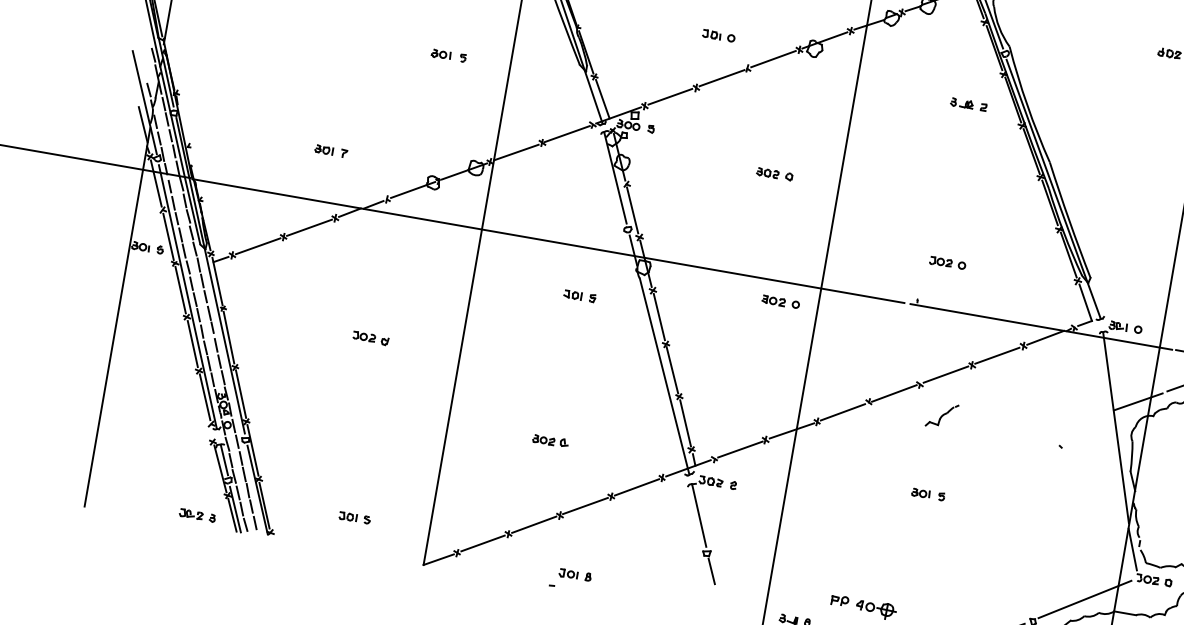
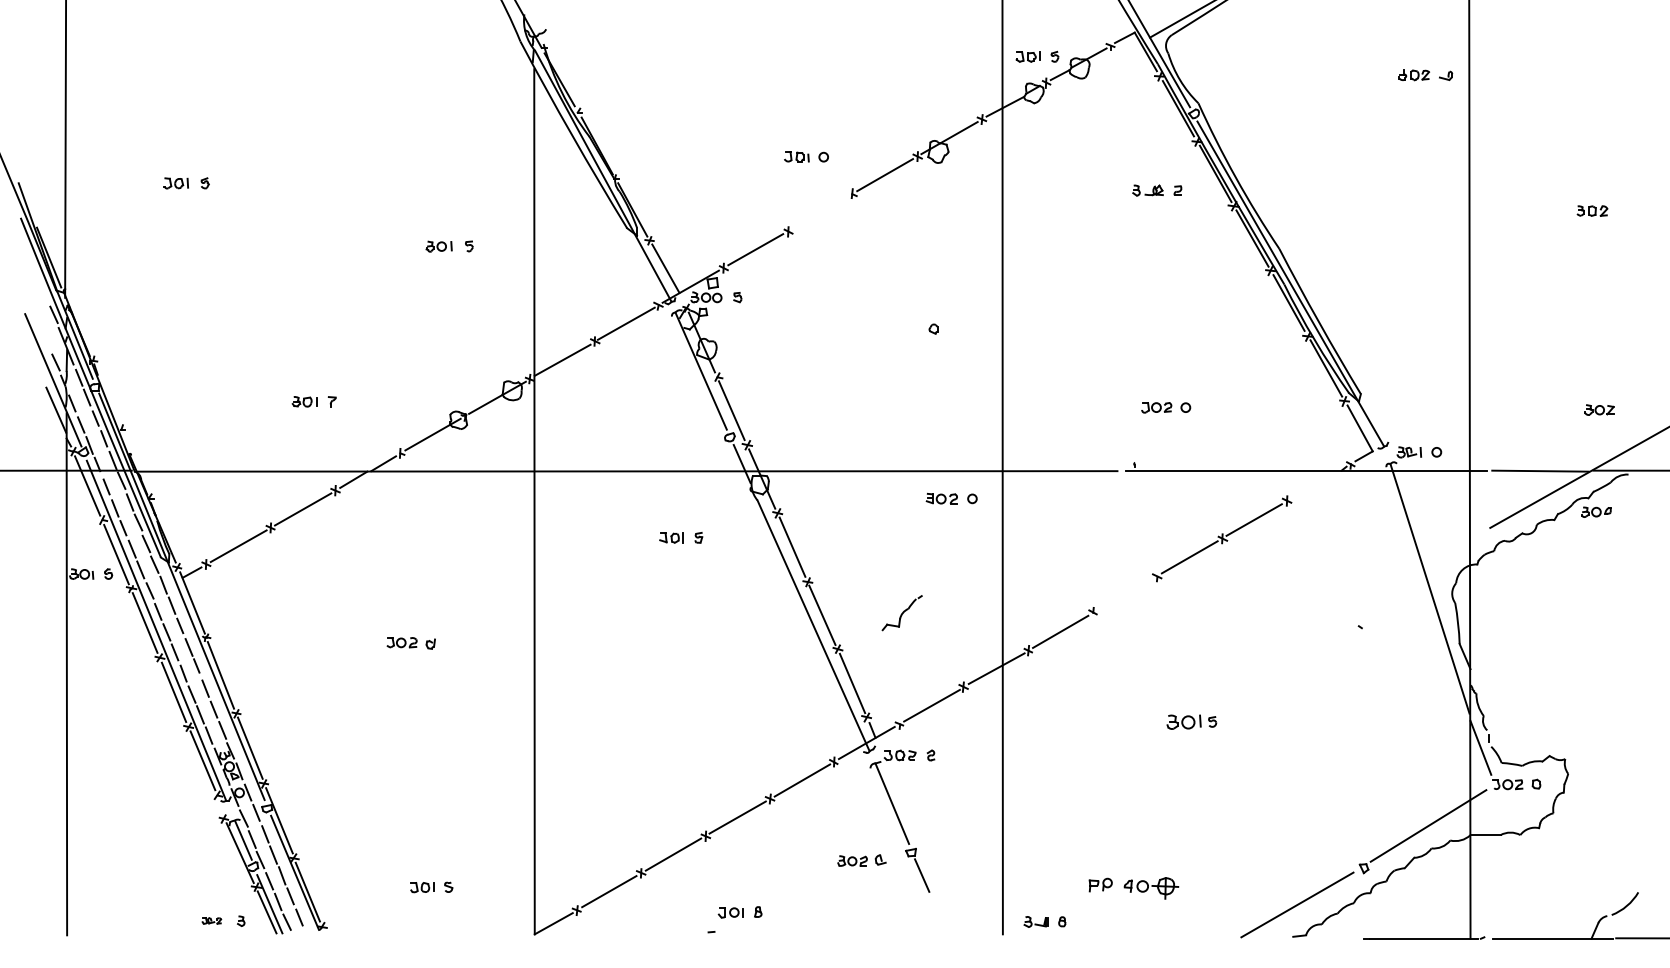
line: (721, 78) -> (820, 212), removed
part: (767, 172) -> (903, 328), removed
line: (1045, 337) -> (1314, 484), removed
line: (894, 393) -> (1125, 594), removed
line: (1138, 401) -> (1453, 548), removed
part: (941, 415) -> (901, 613), moved
part: (550, 440) -> (861, 860), moved
part: (920, 493) -> (1183, 722), size x1.4
part: (191, 514) -> (211, 920), size x0.6

